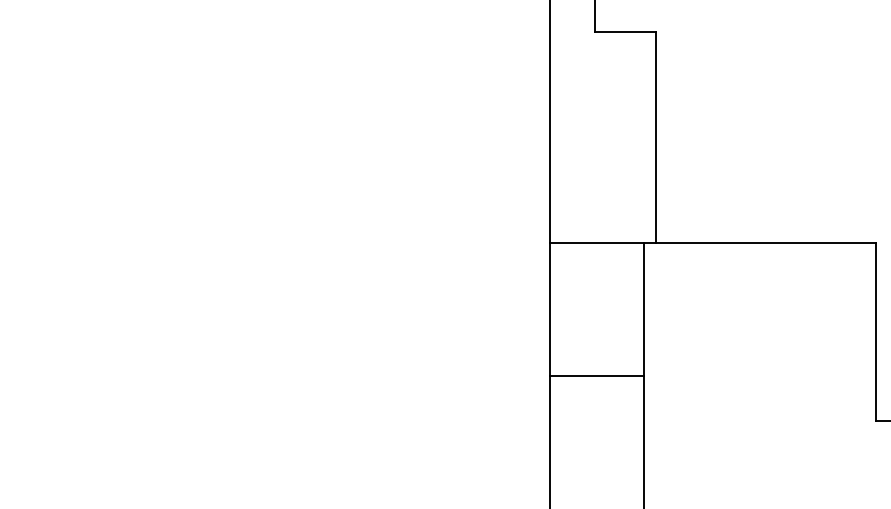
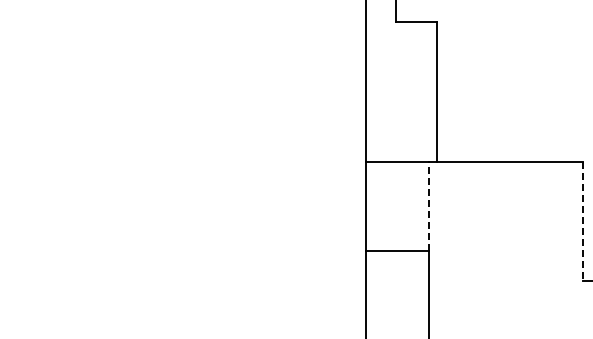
line: (643, 308) -> (428, 205), solid -> dashed
line: (876, 332) -> (583, 221), solid -> dashed

